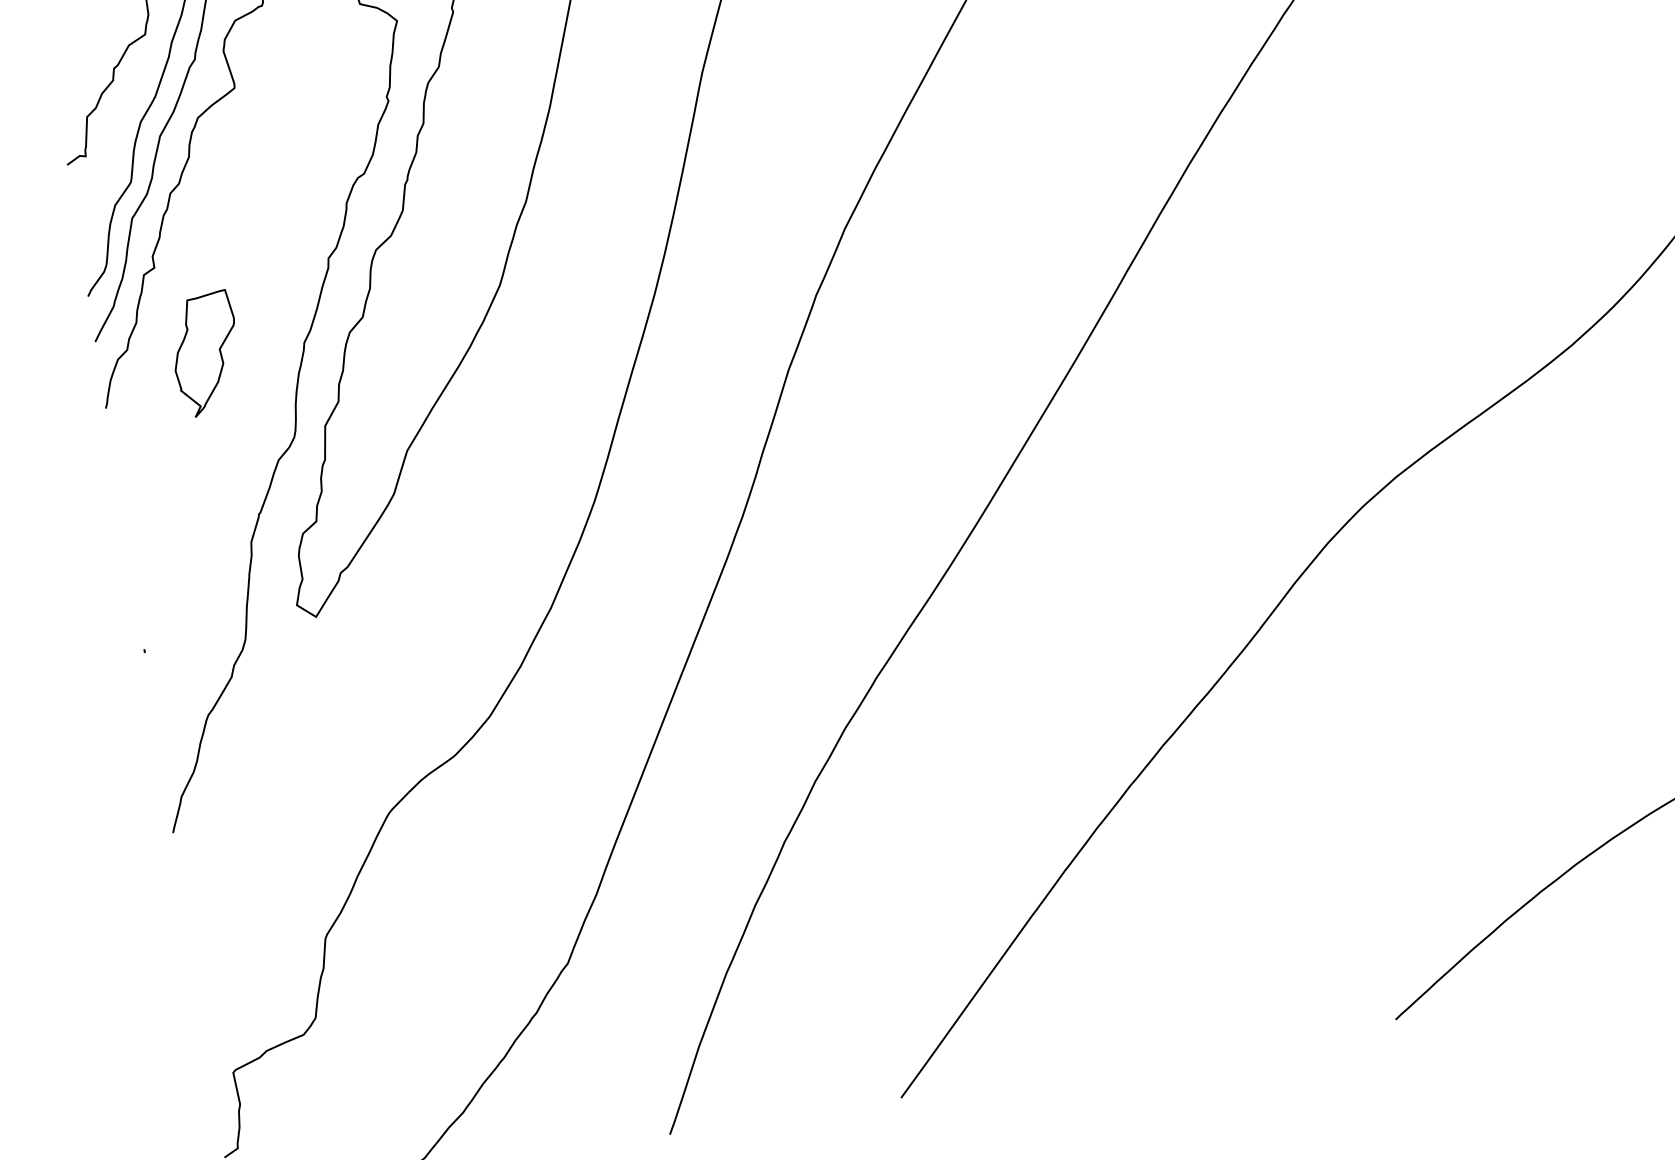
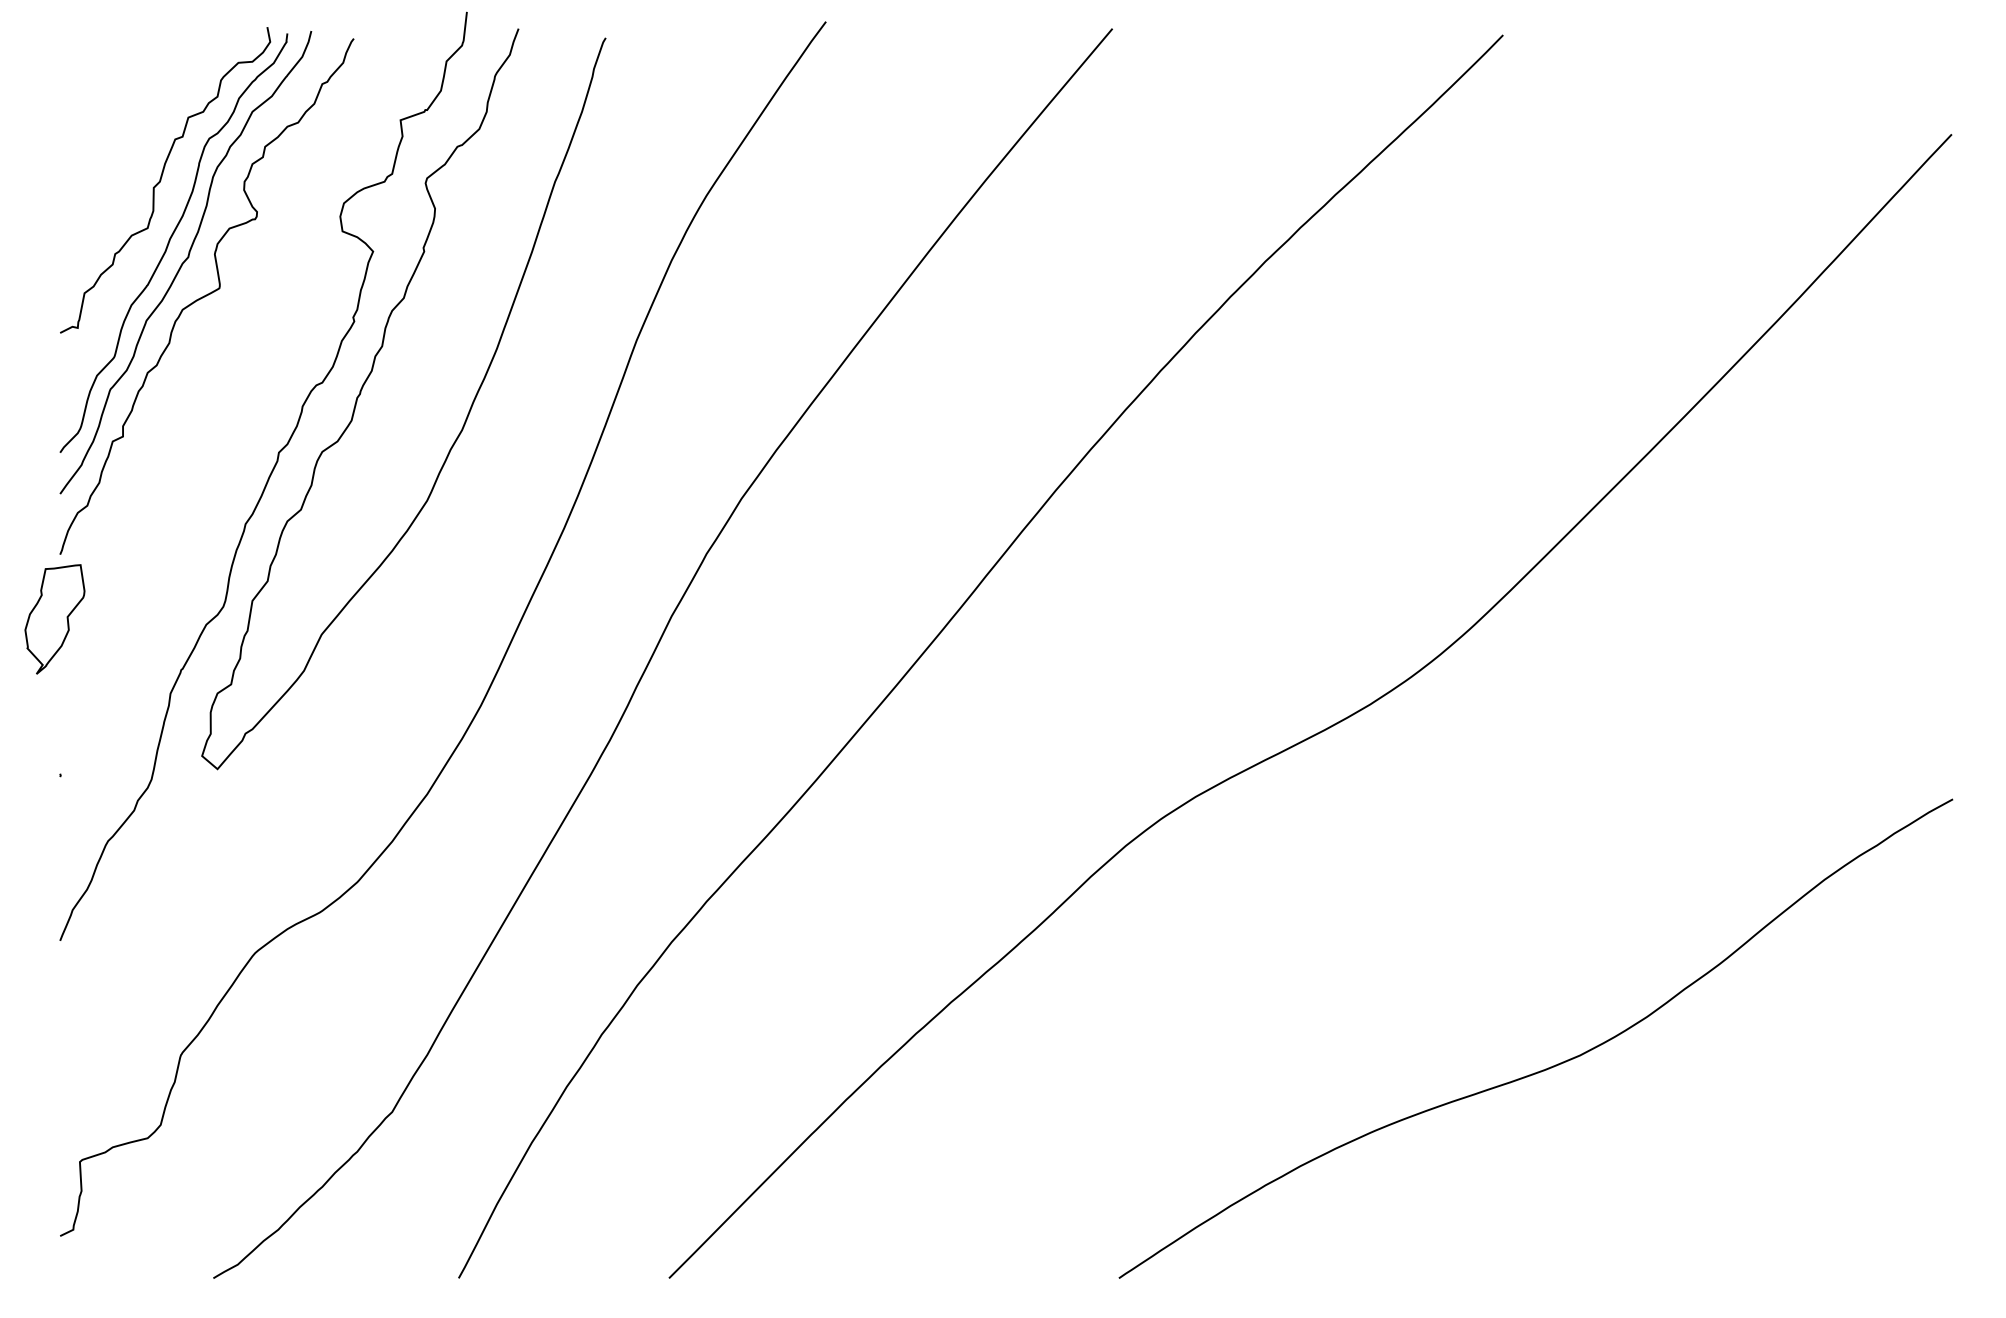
part: (205, 354) -> (54, 619), moved

